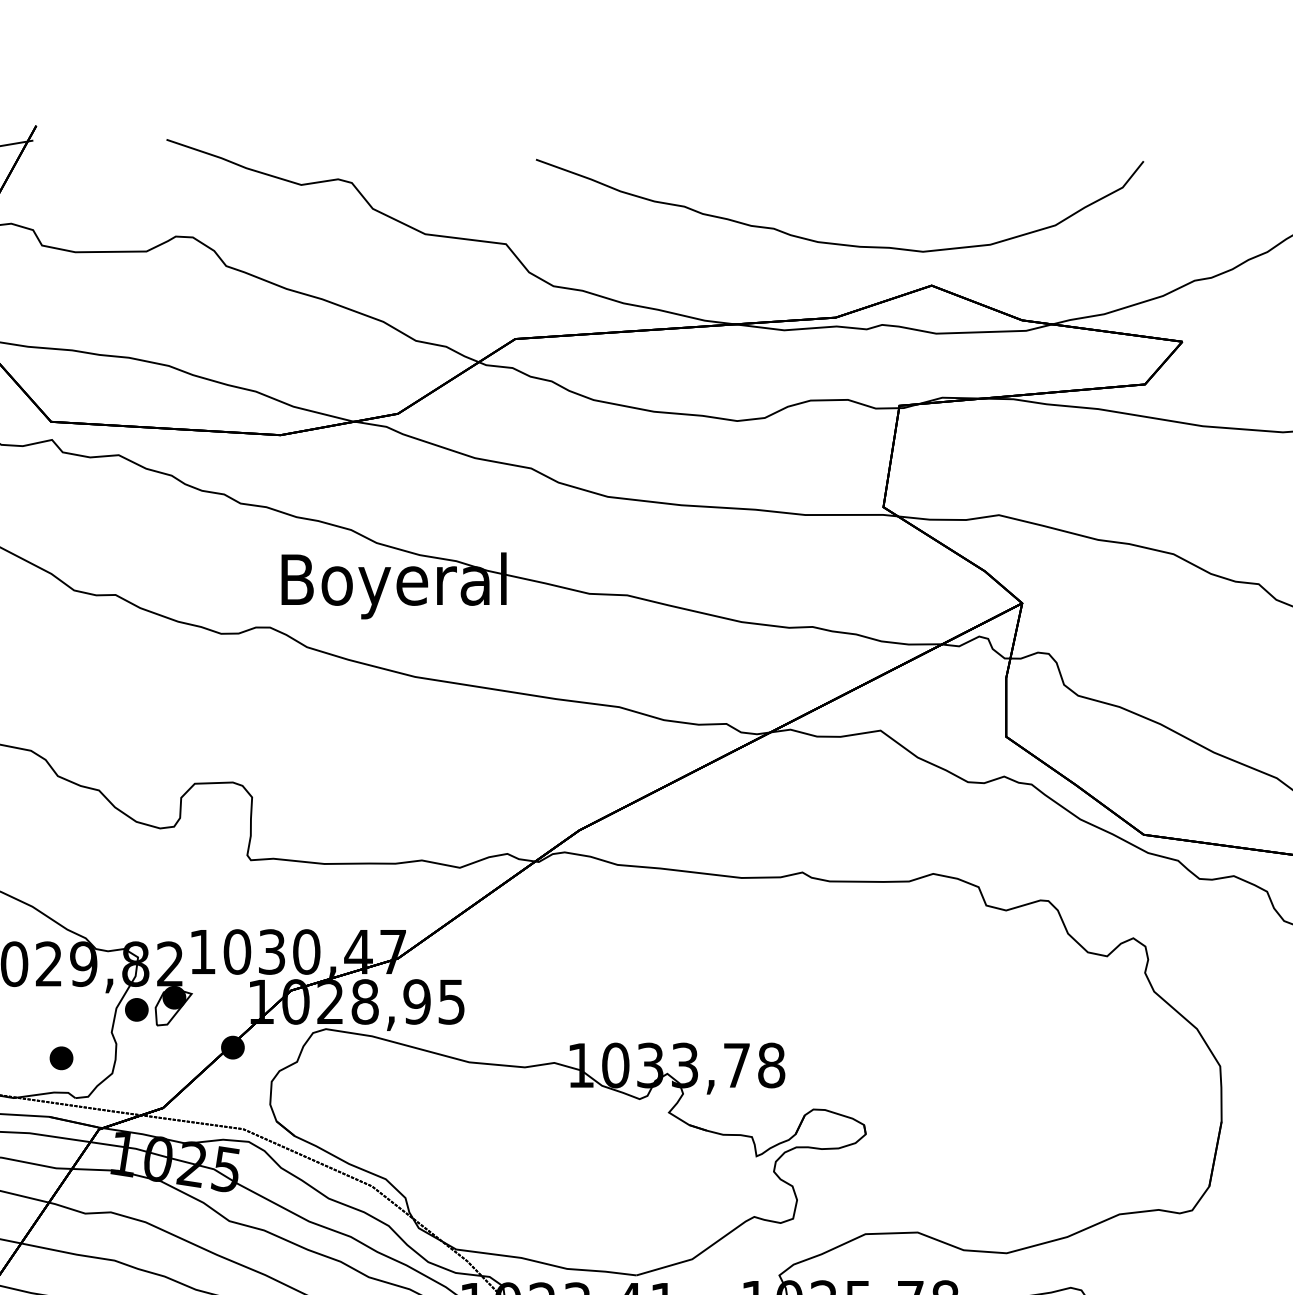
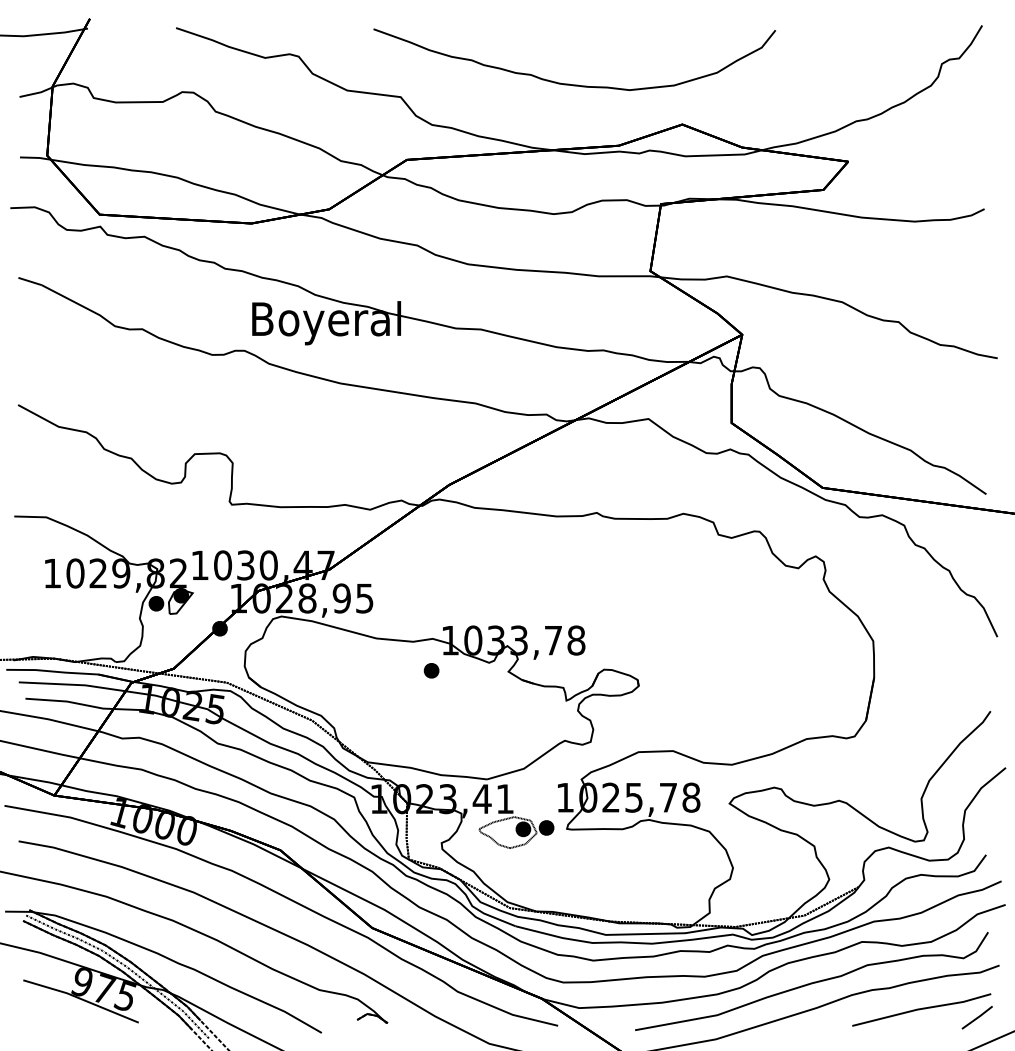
curve: (832, 241) -> (569, 83), moved
part: (61, 1057) -> (431, 670), moved

